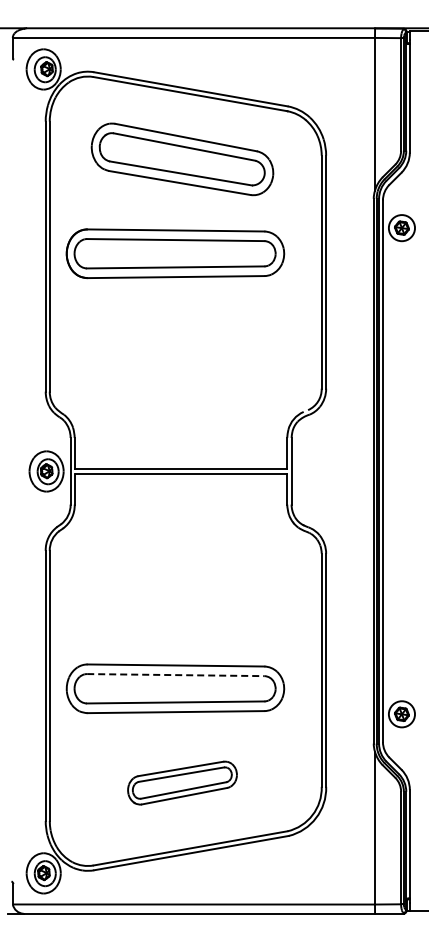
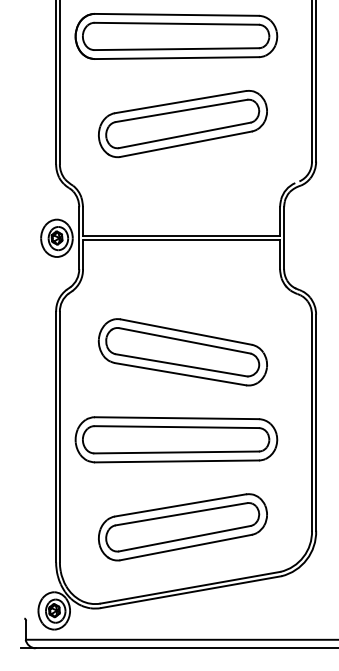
part: (182, 347) -> (182, 123), added
part: (182, 594) -> (182, 352), added
line: (175, 675) -> (176, 427), dashed -> solid
part: (182, 782) -> (182, 526), size x1.67

